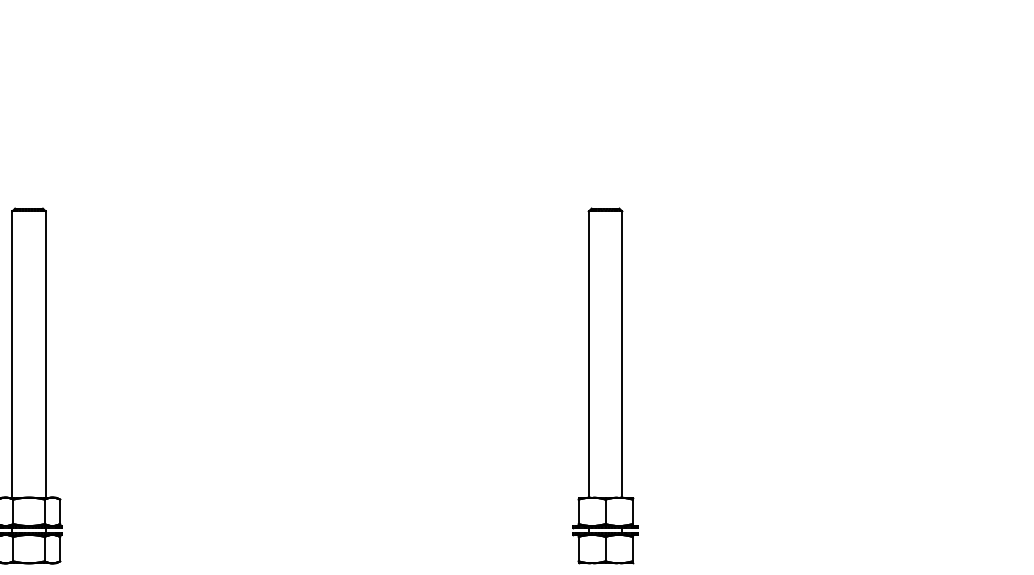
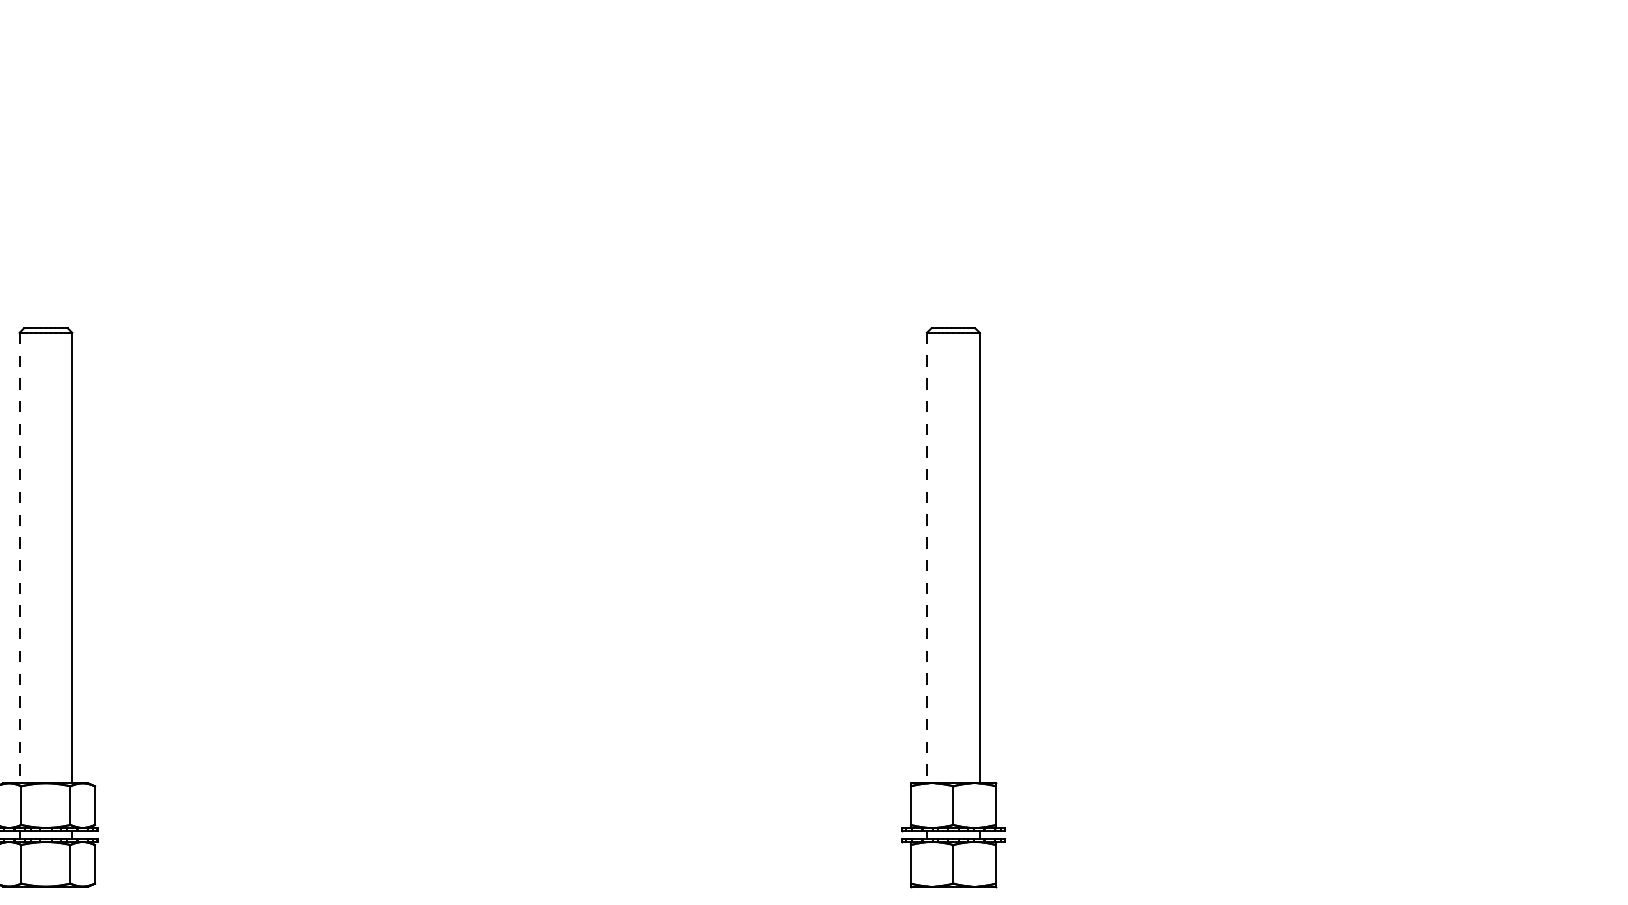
line: (12, 355) -> (19, 559), solid -> dashed
line: (588, 355) -> (926, 559), solid -> dashed

